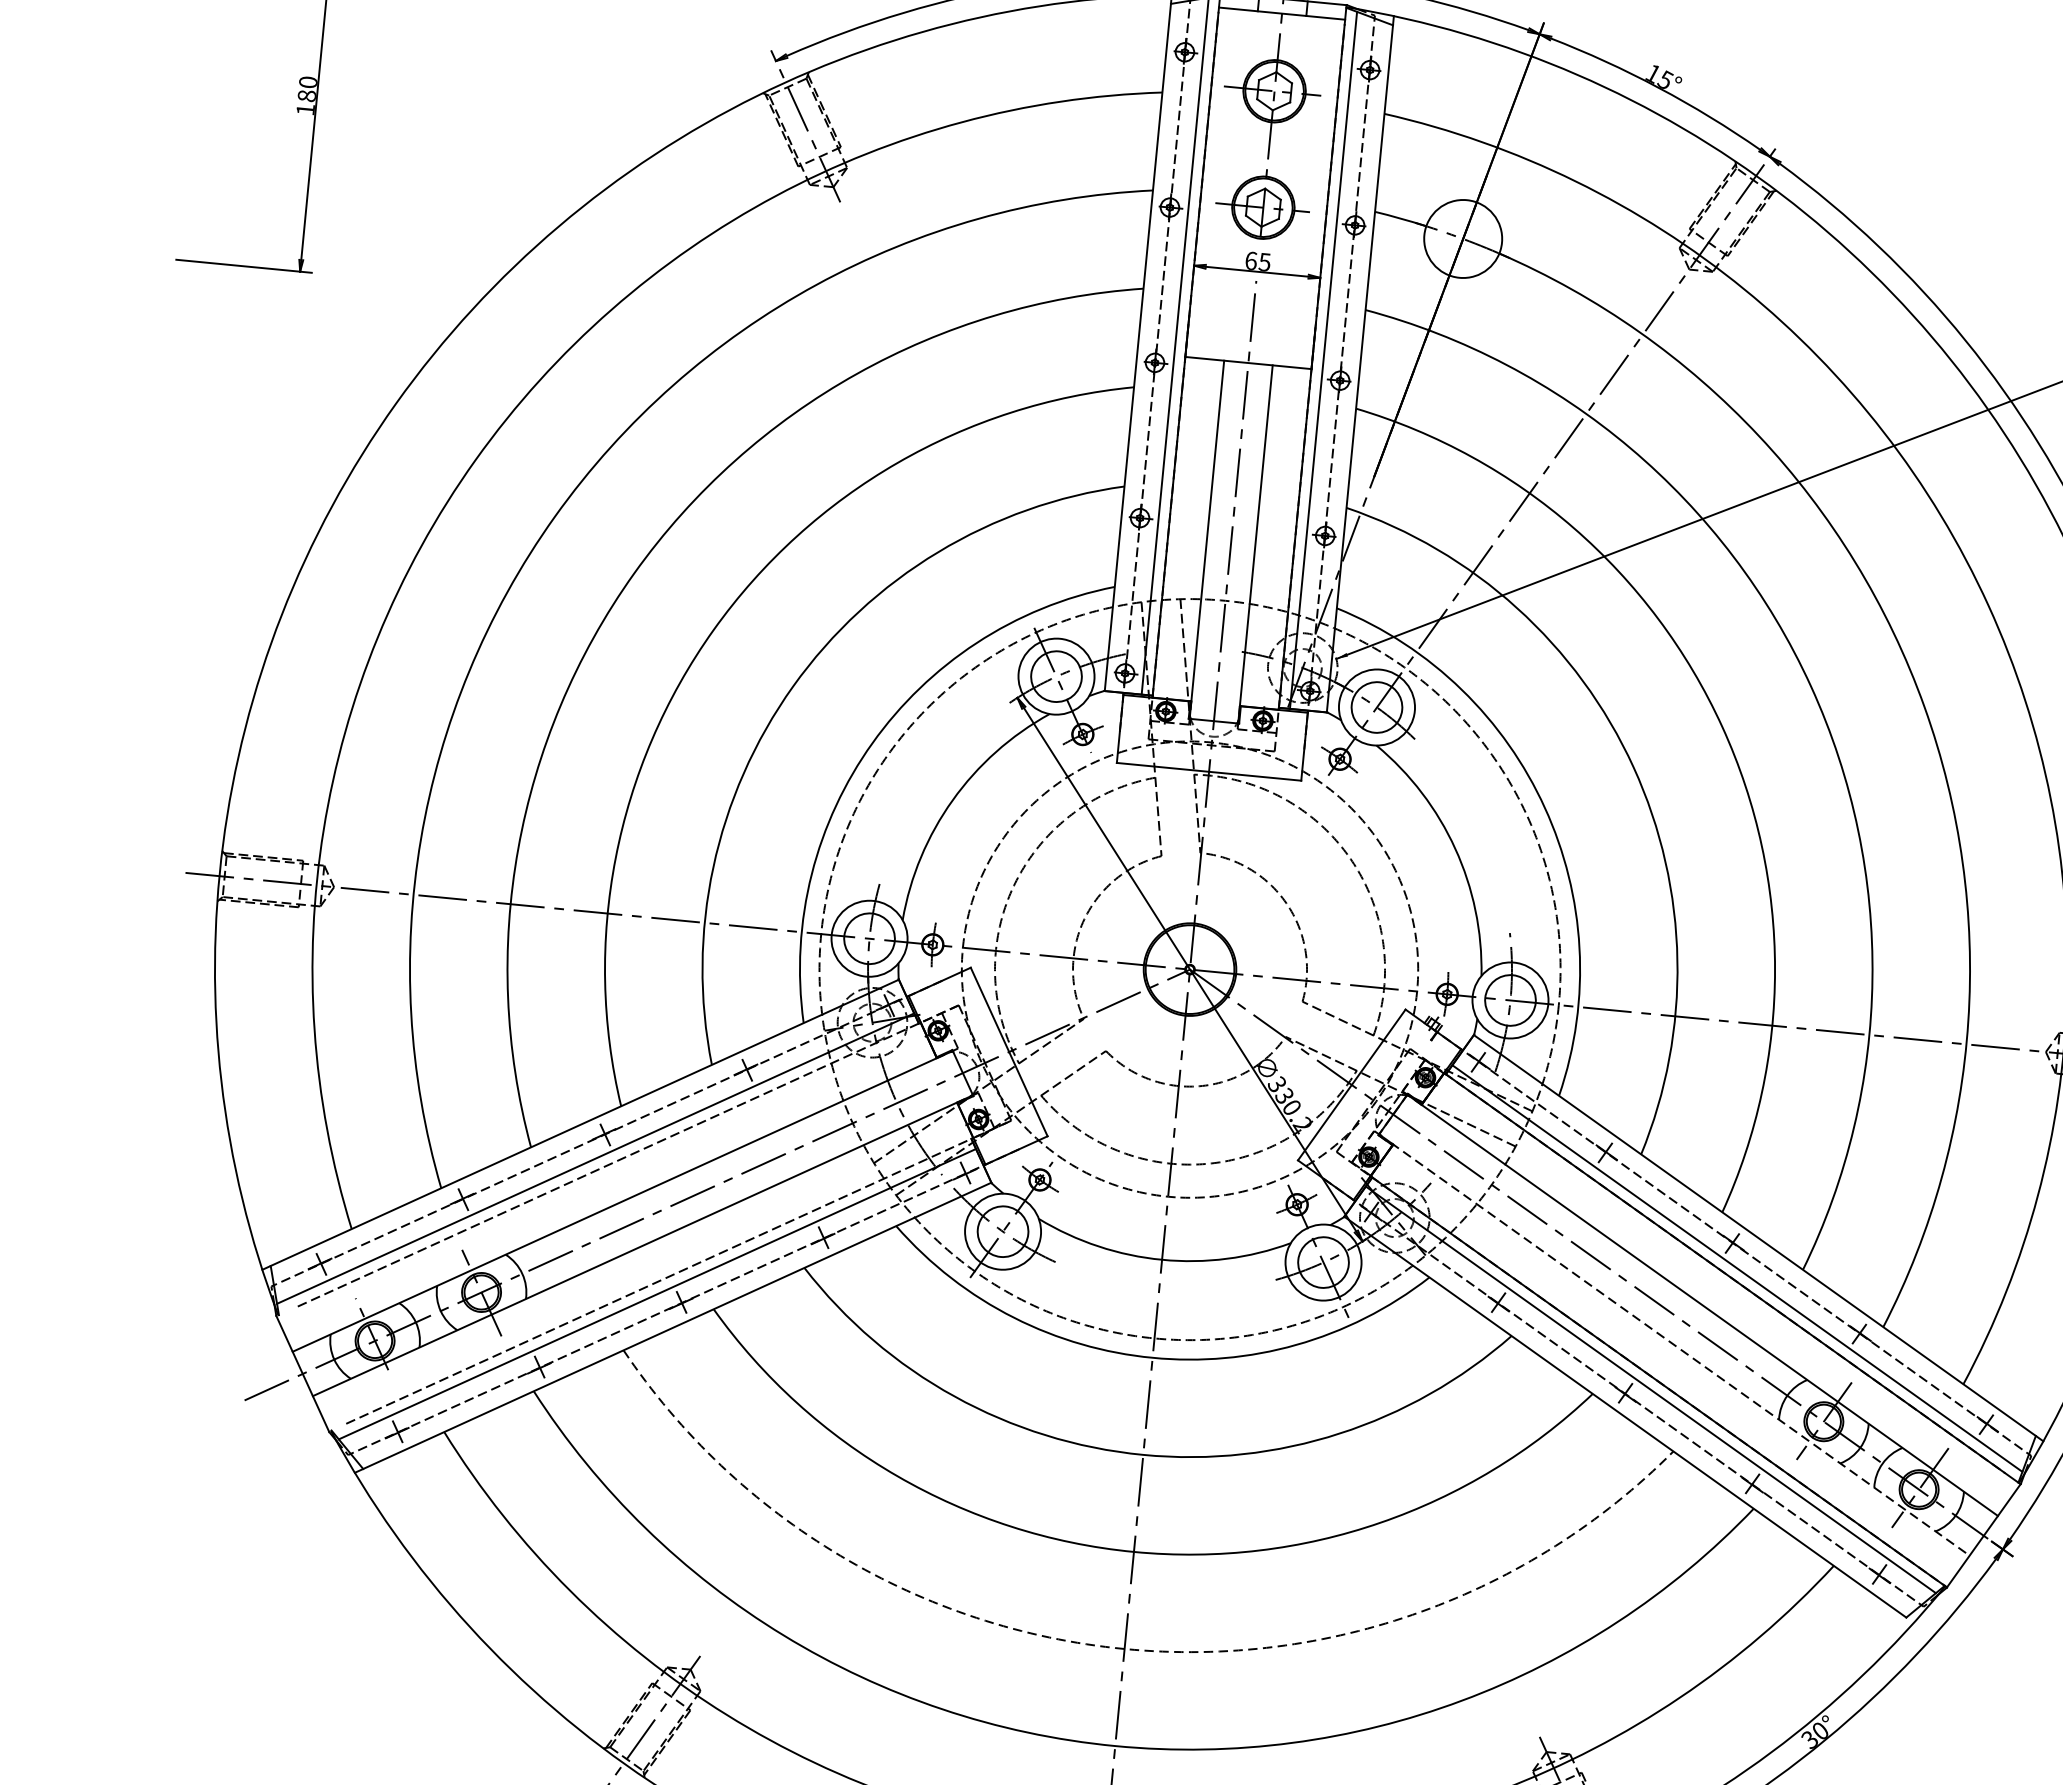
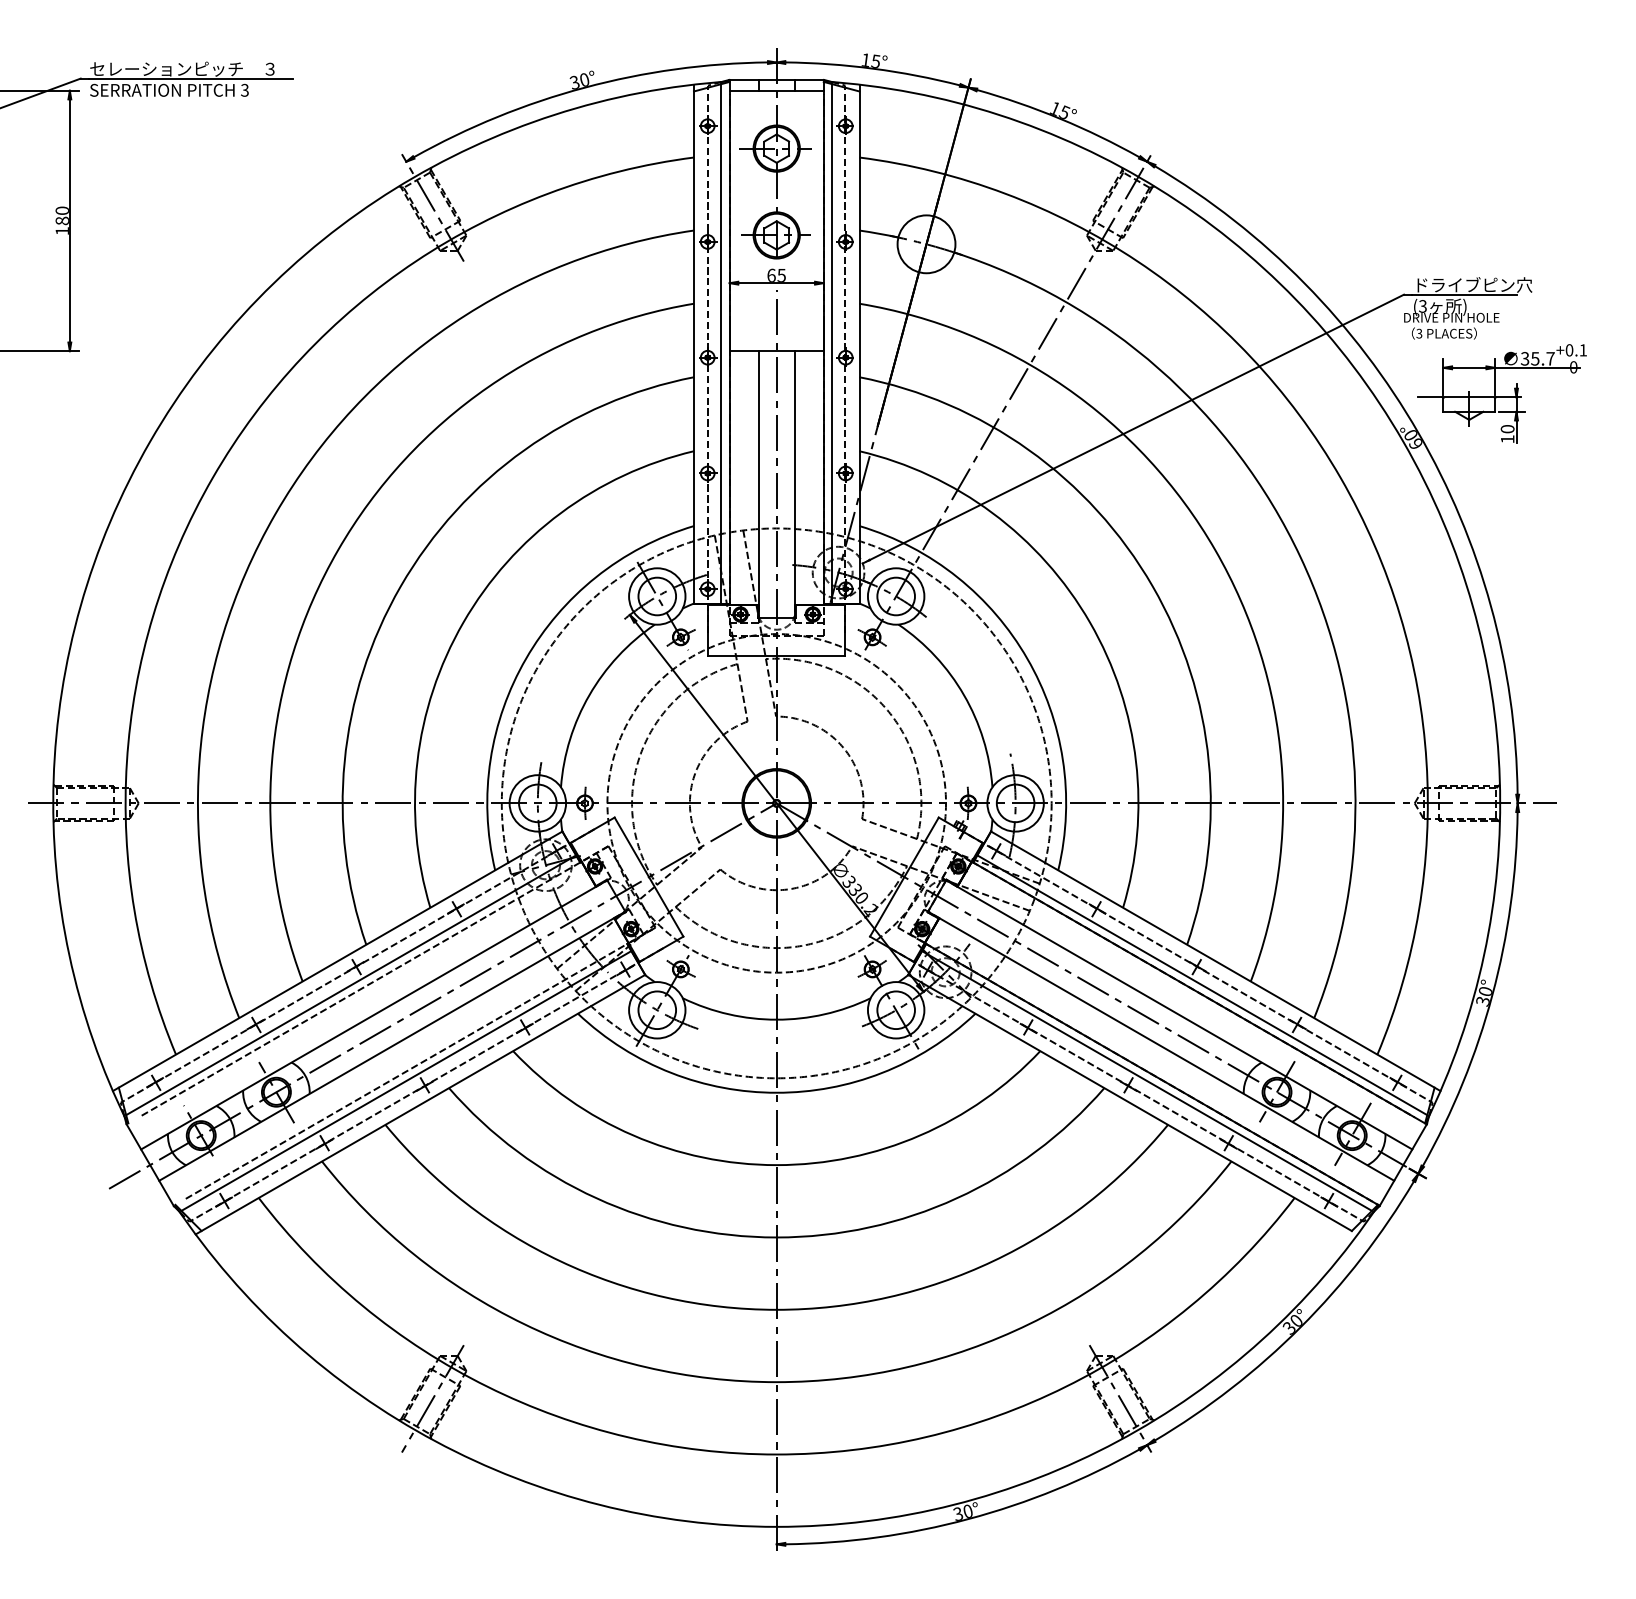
line: (1674, 1345) -> (1161, 1046), dashed -> solid
arc: (1124, 1648) -> (776, 1309), dashed -> solid

